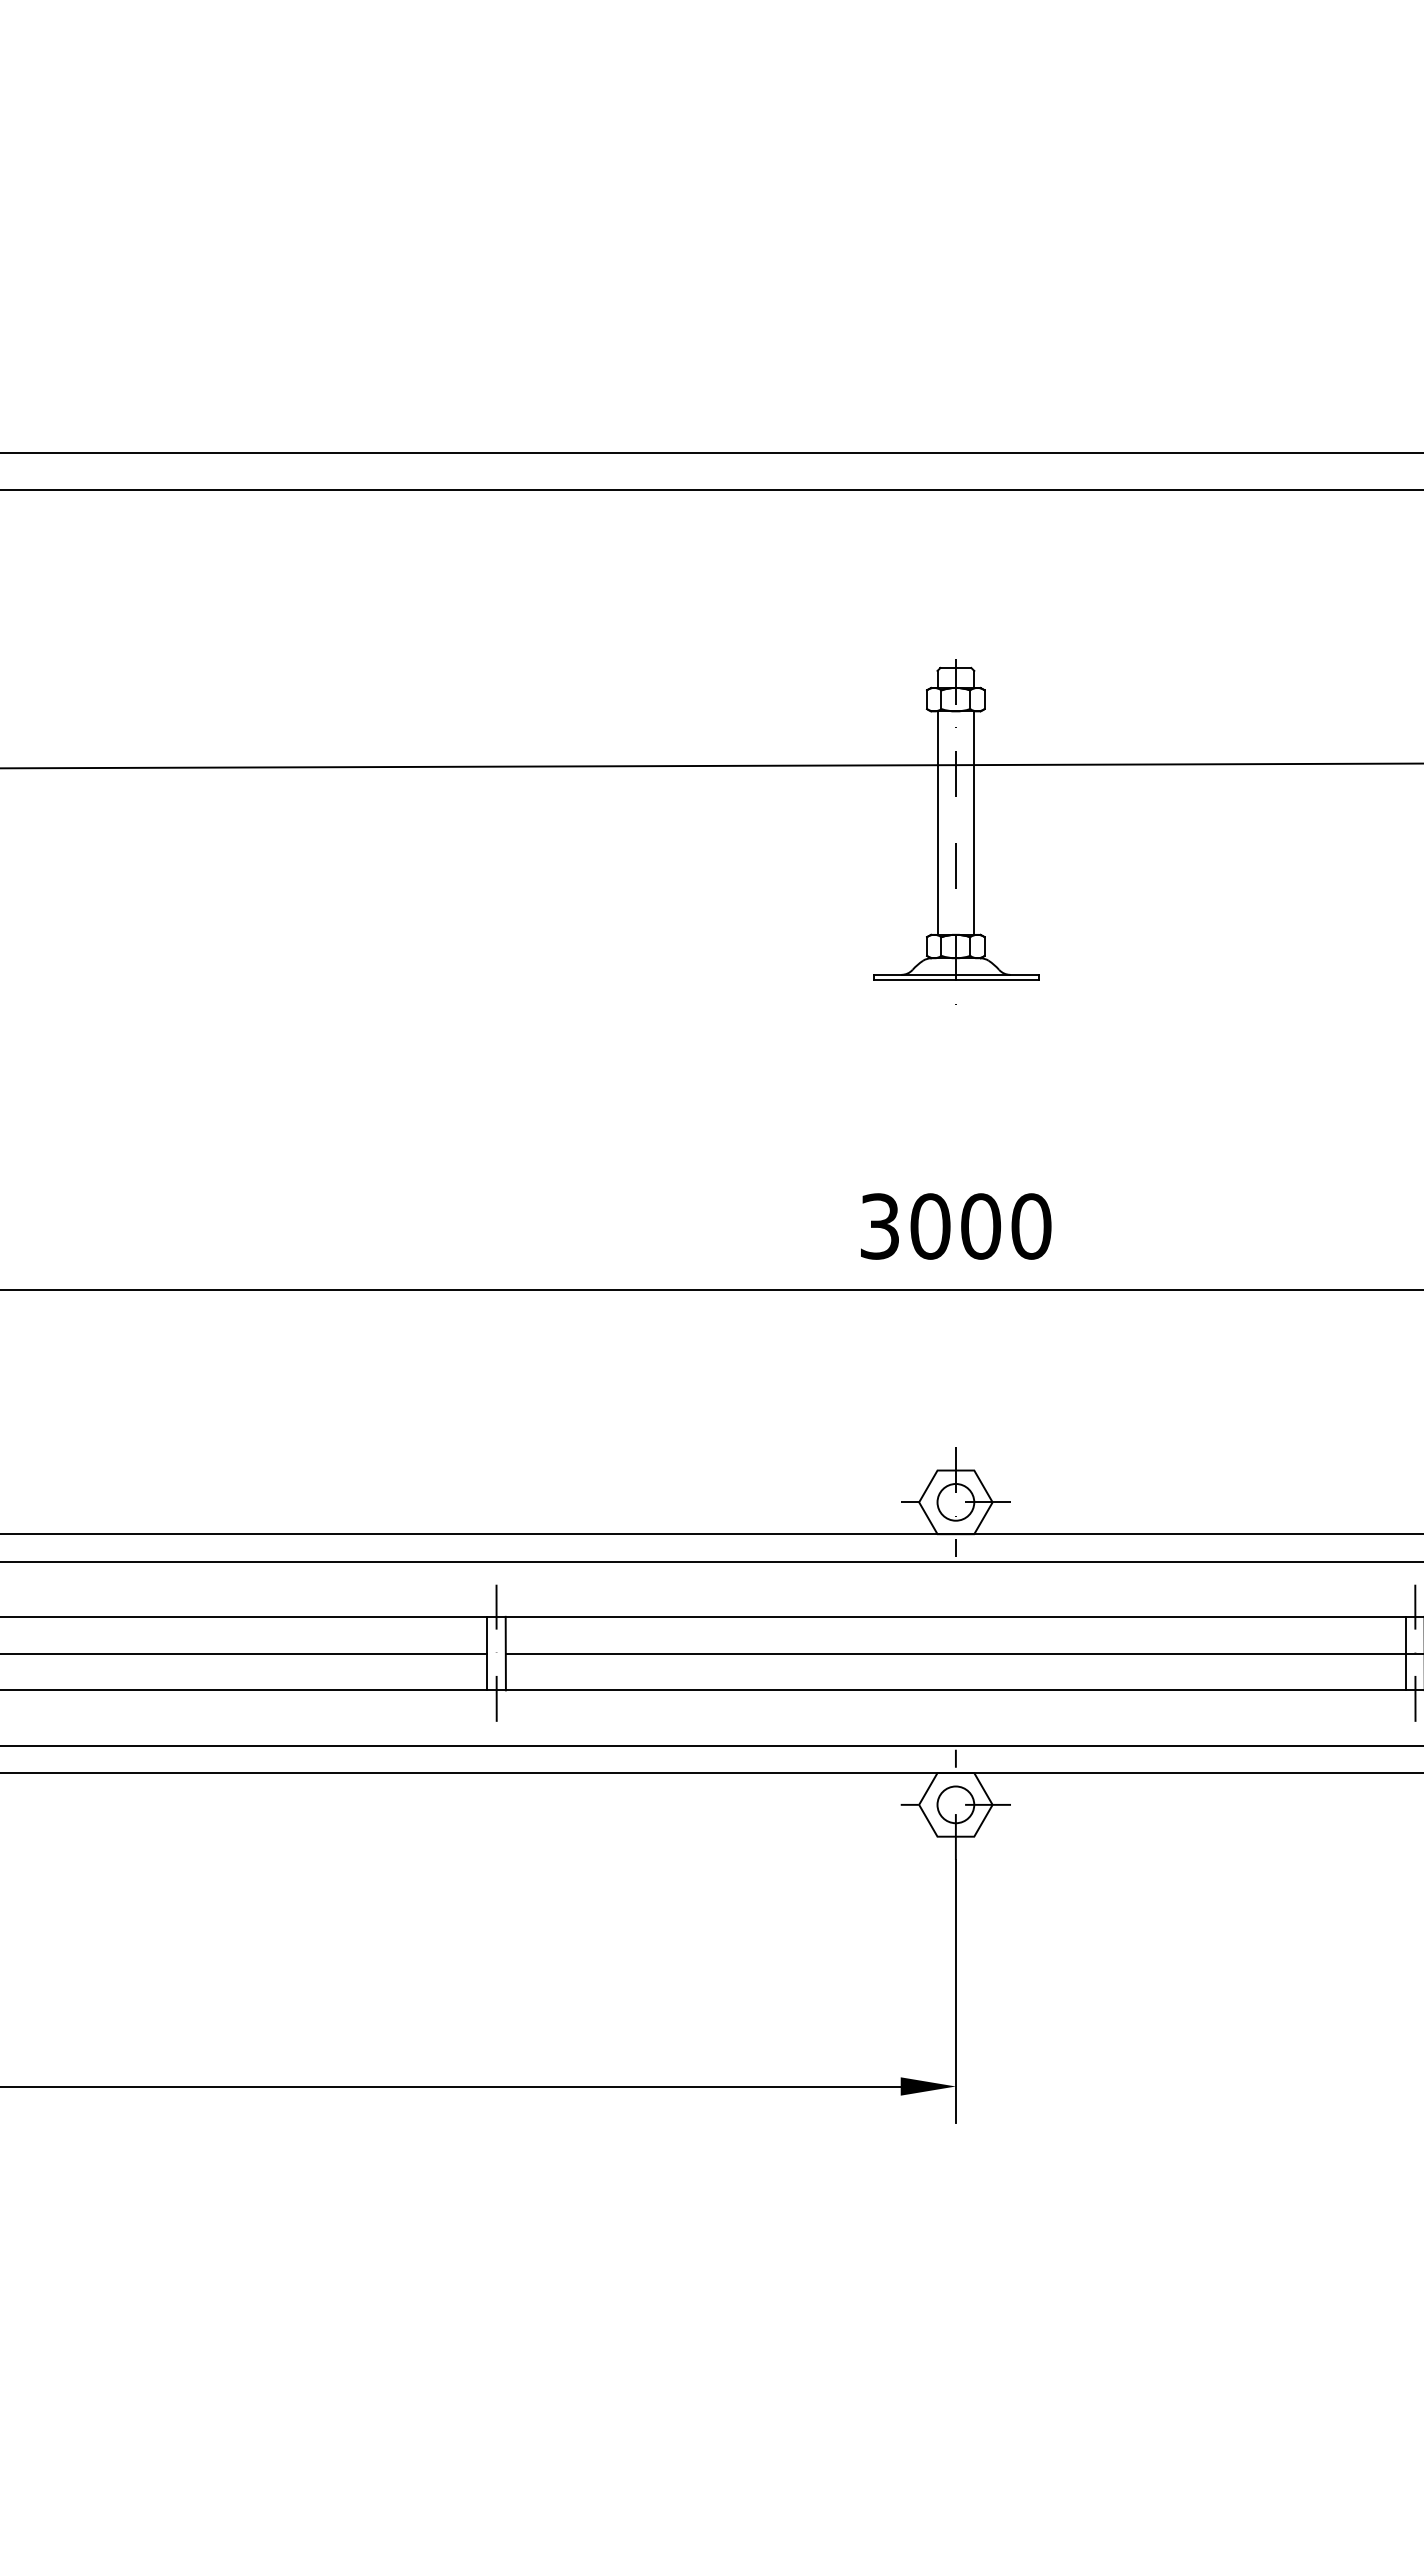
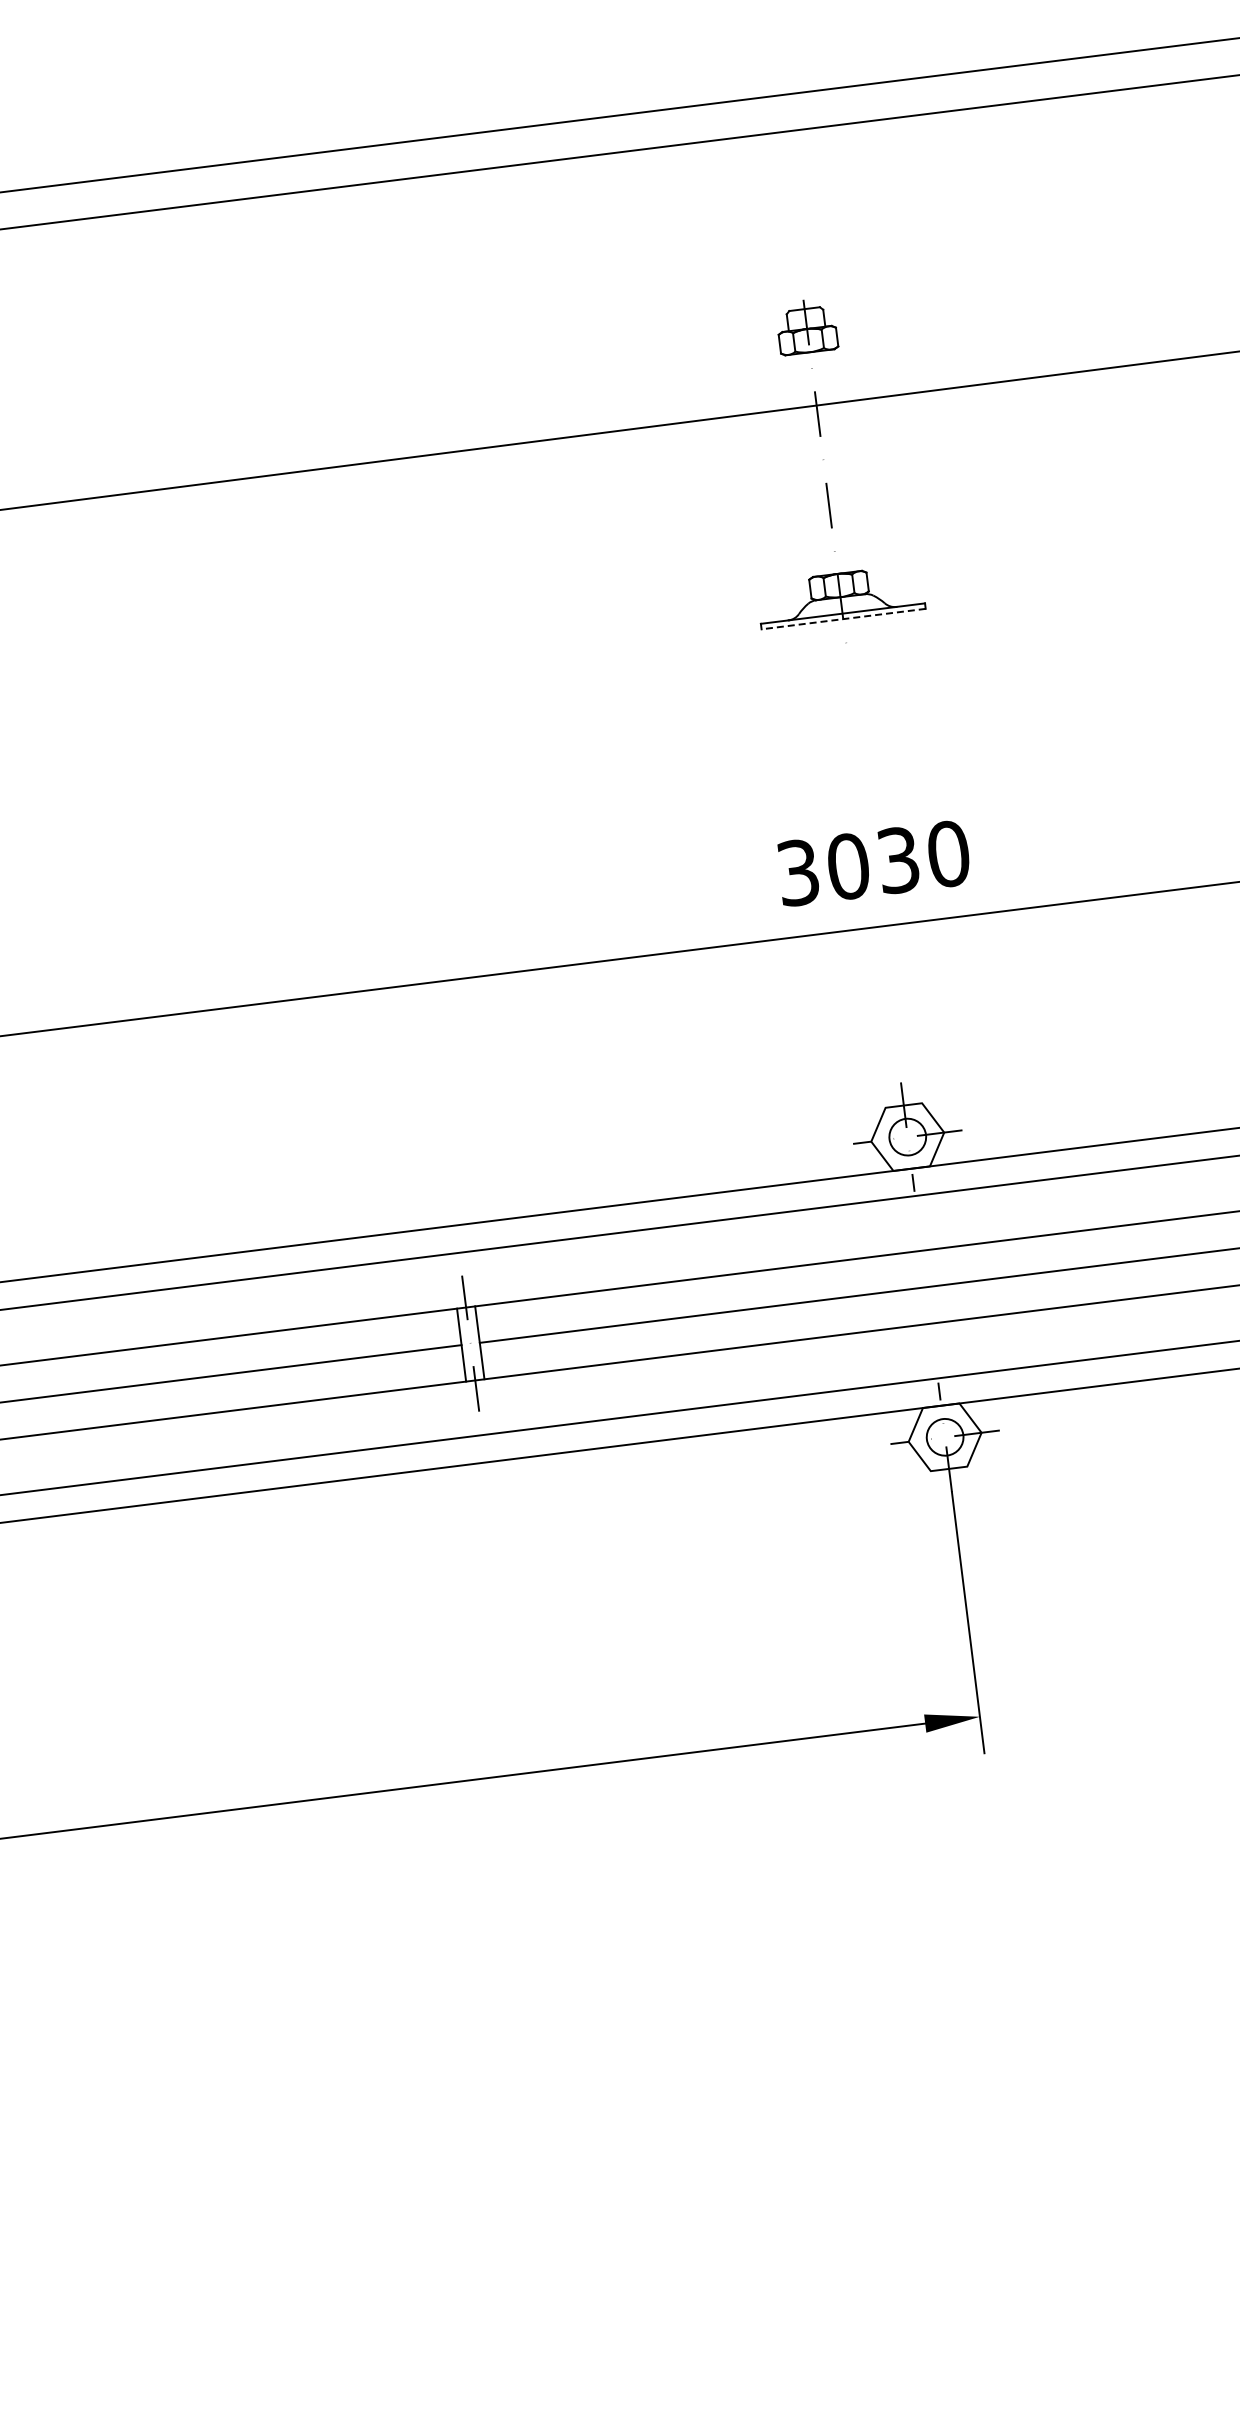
line: (937, 822) -> (805, 464), removed
line: (974, 822) -> (842, 460), removed
line: (956, 980) -> (843, 619), solid -> dashed
text: (981, 1226) -> (899, 860), 3000 -> 3030

